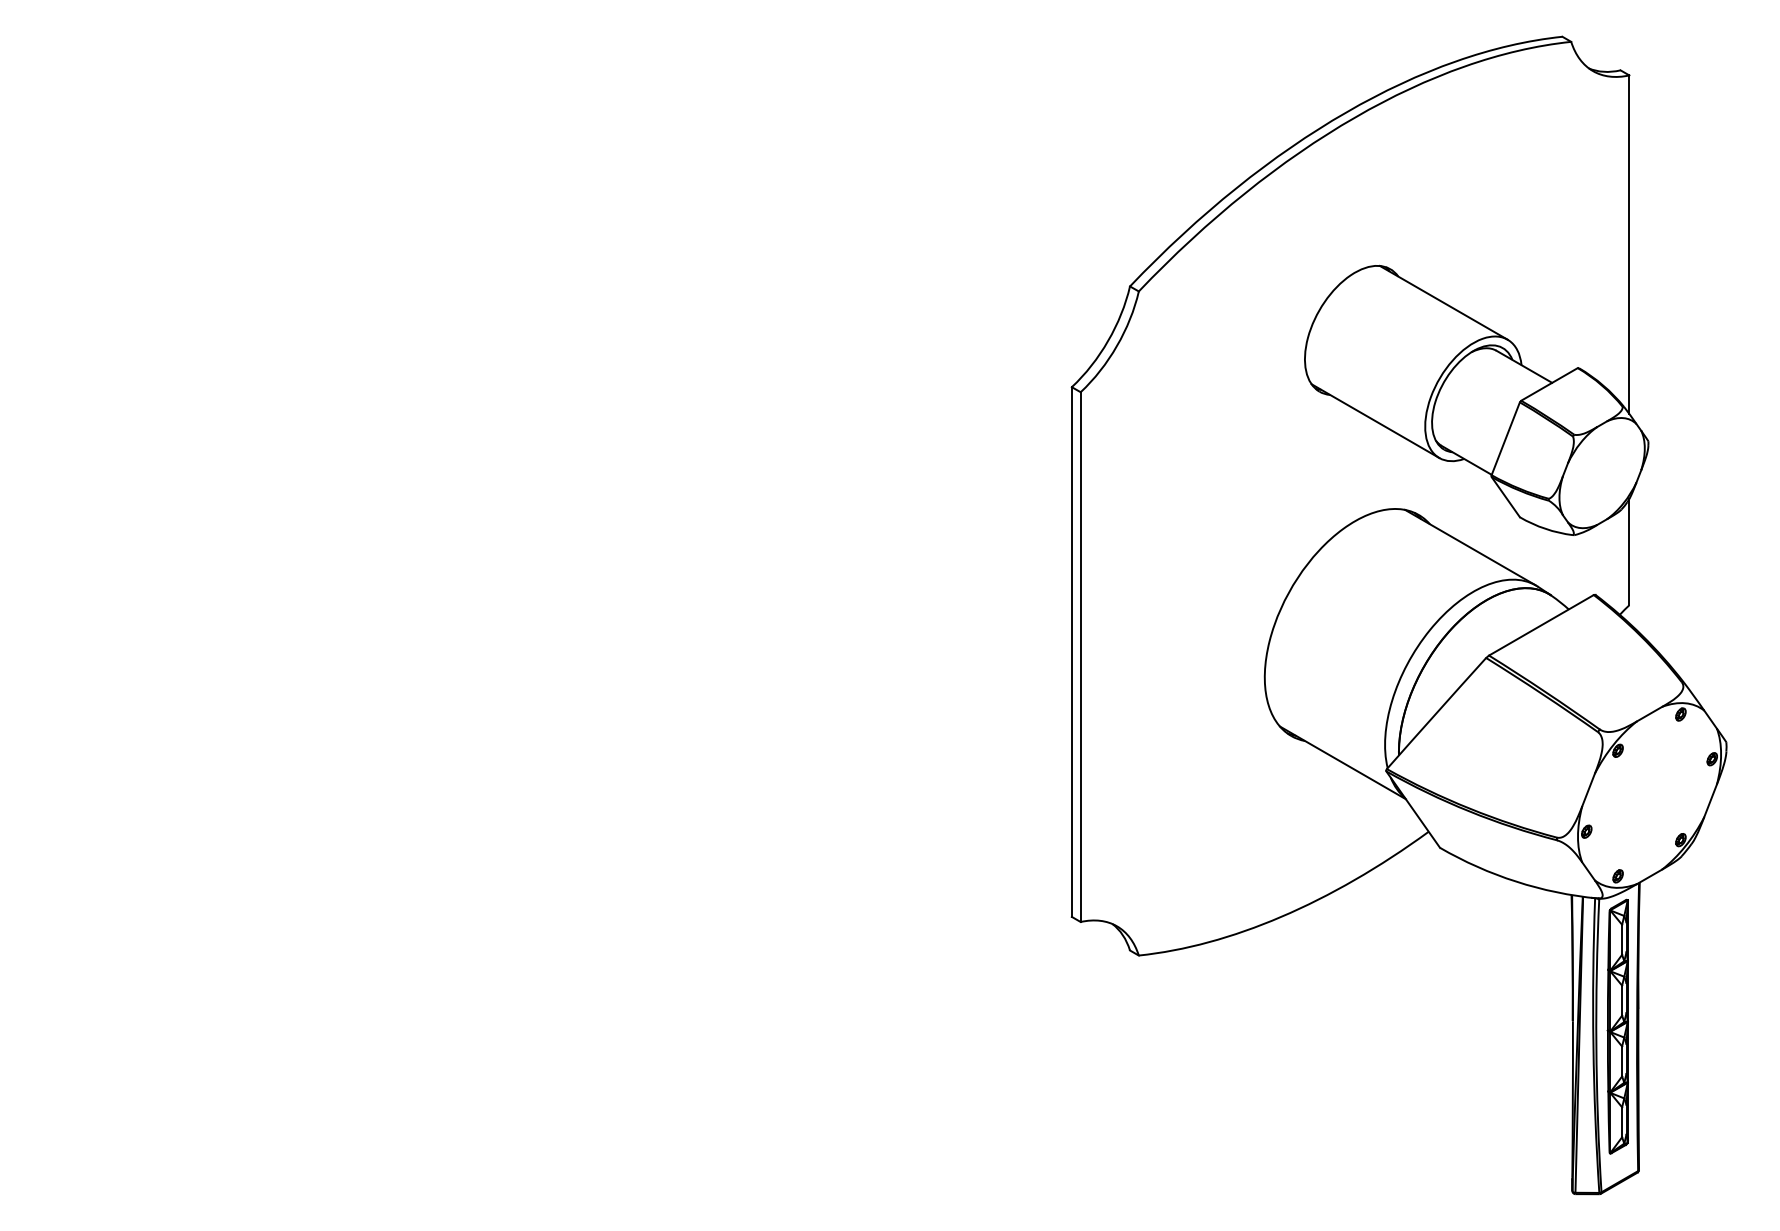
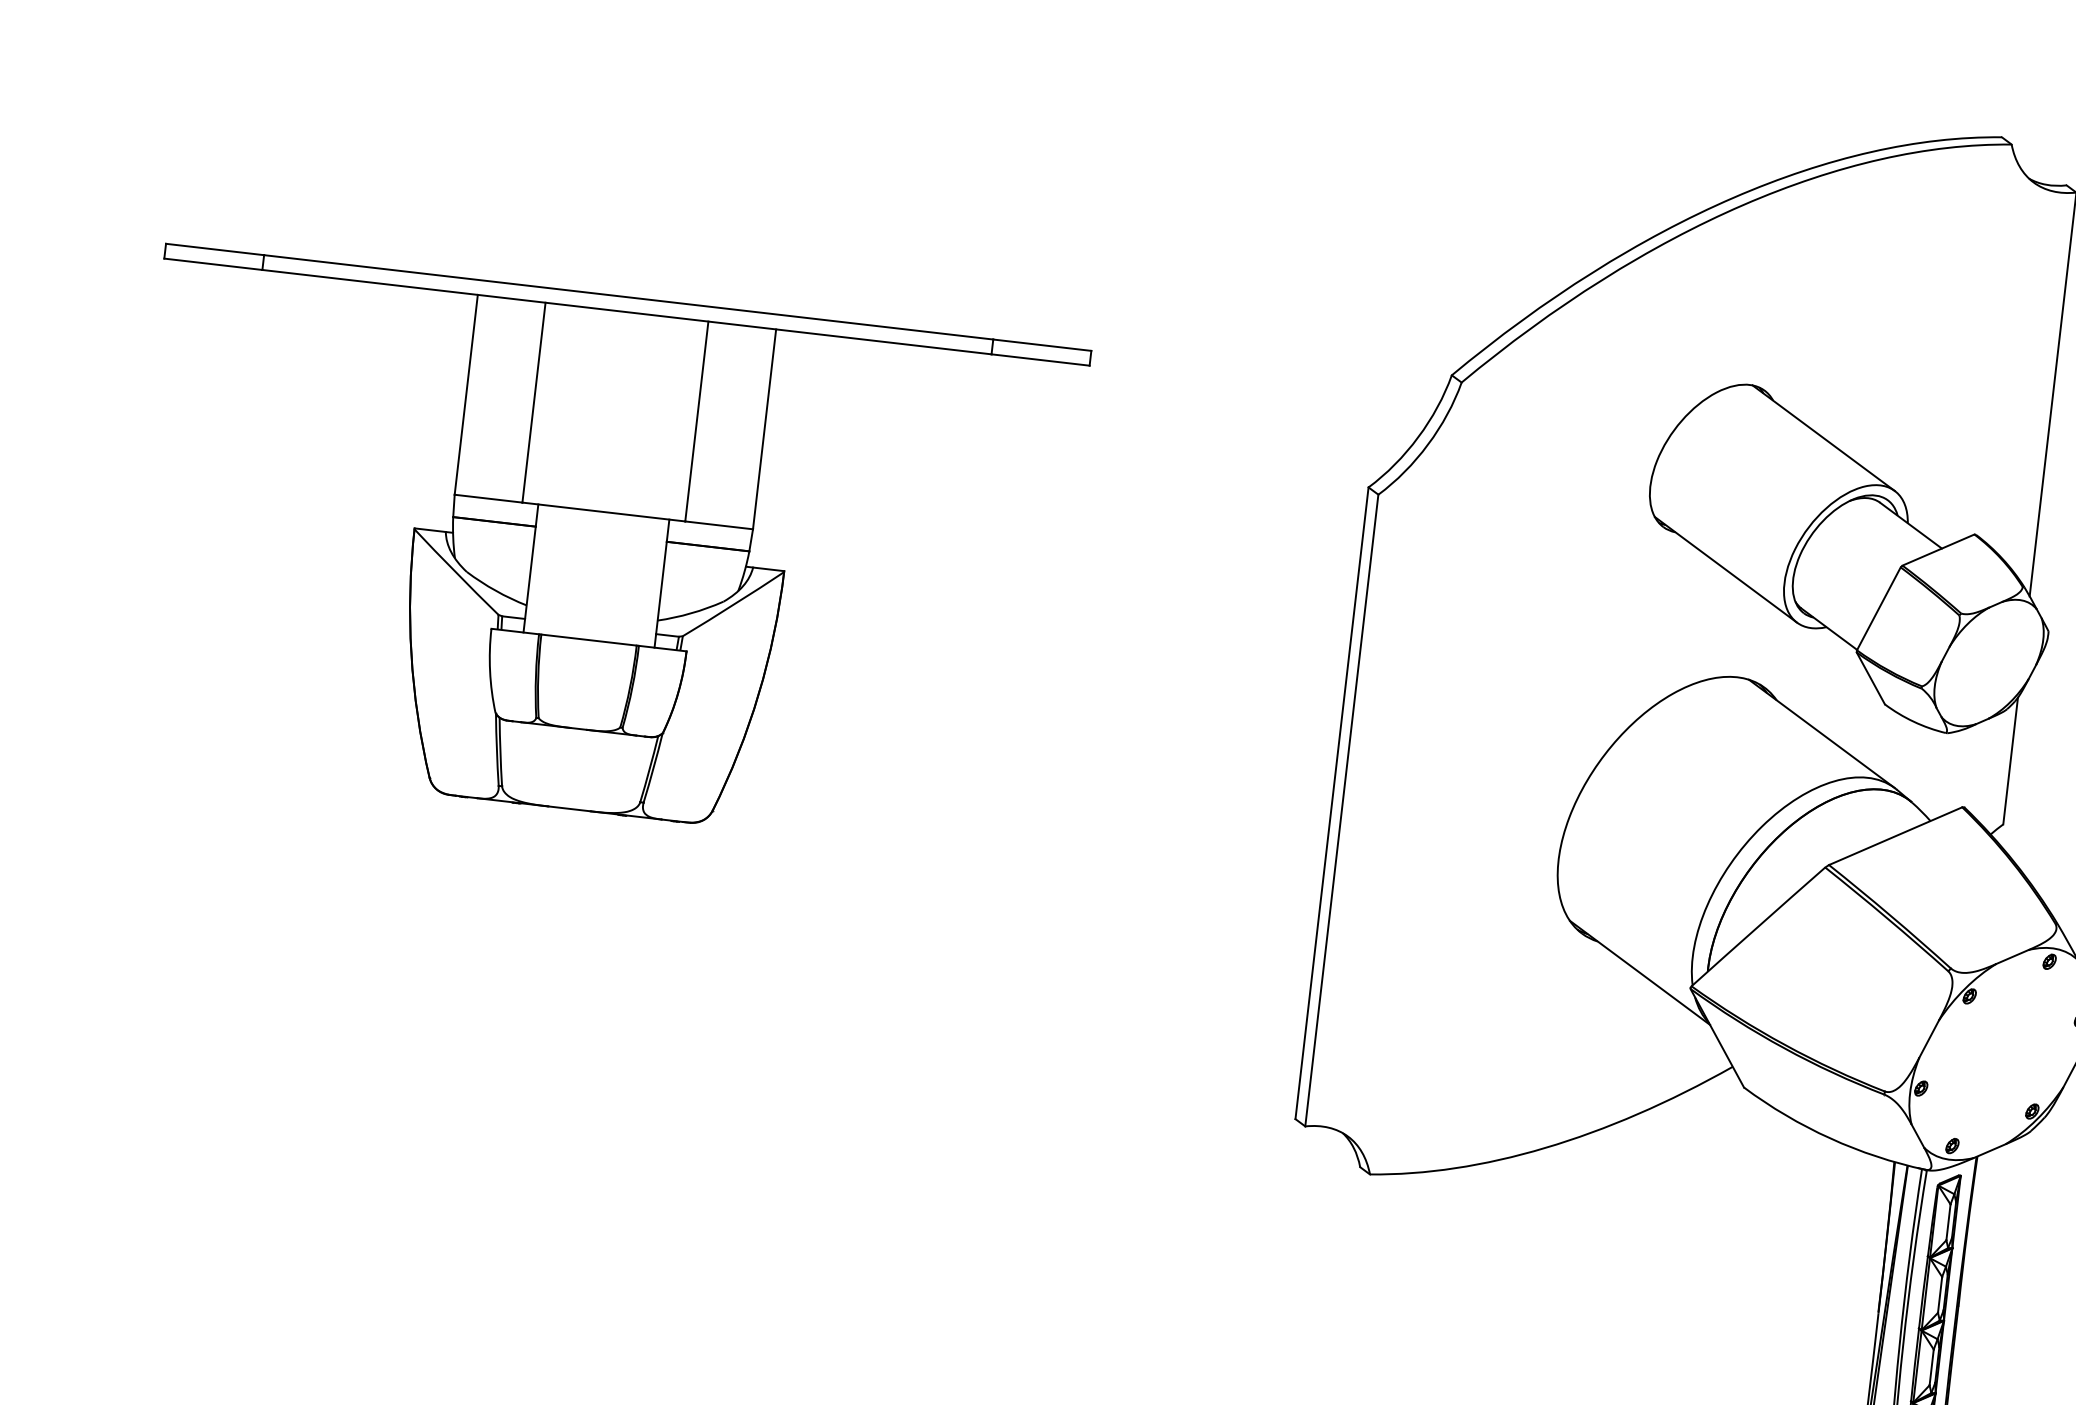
part: (440, 515) -> (598, 553), added

